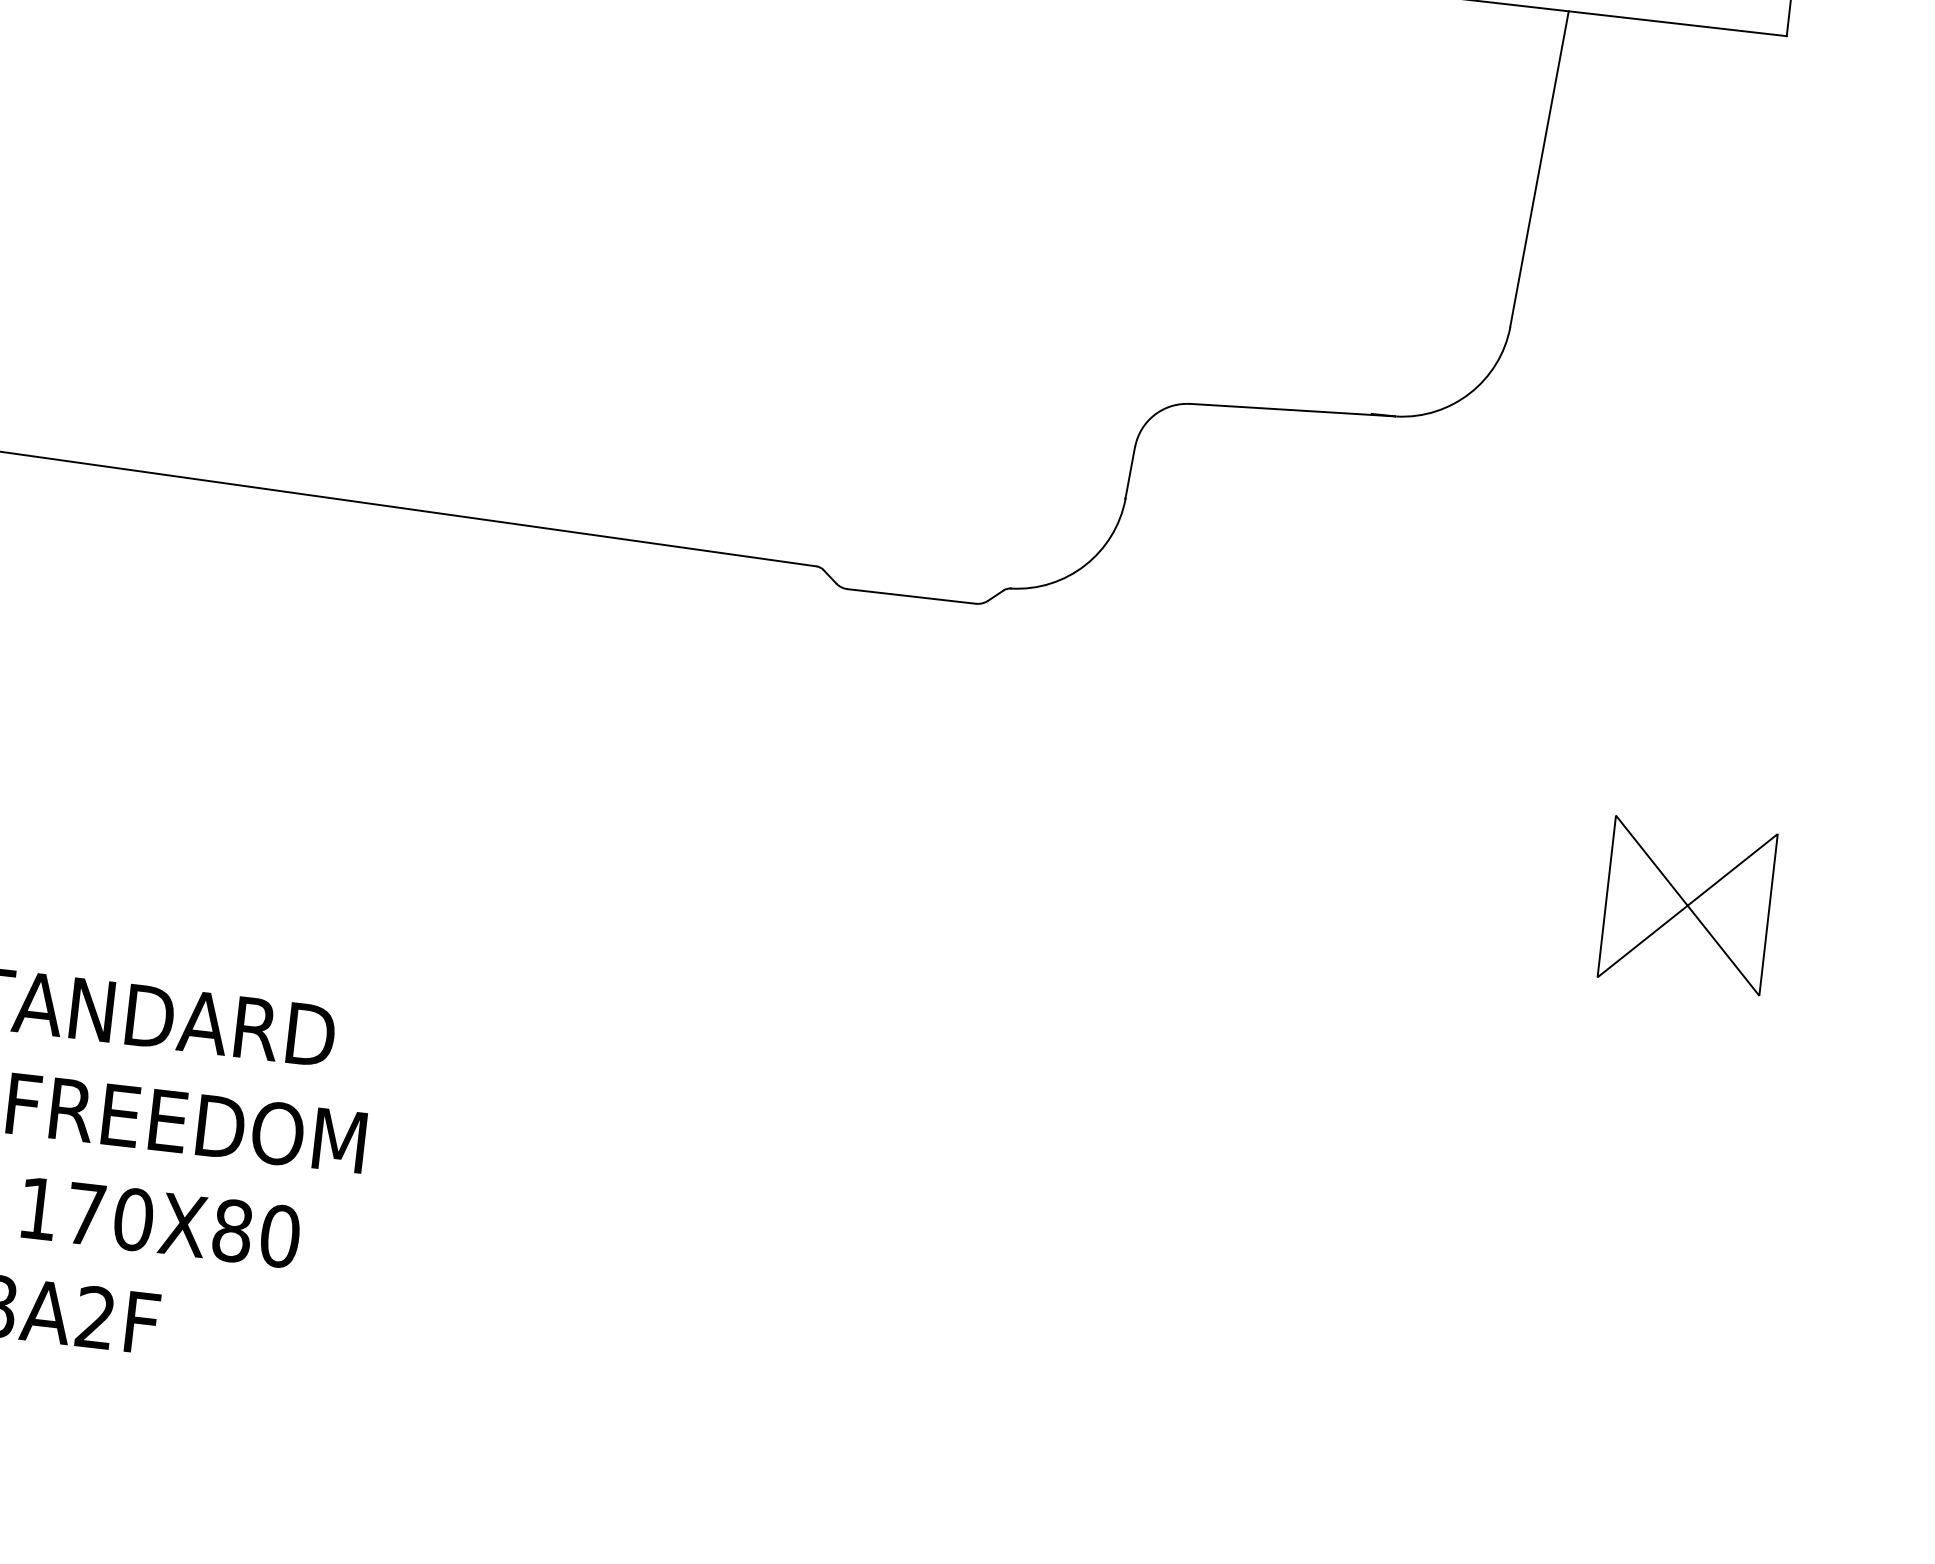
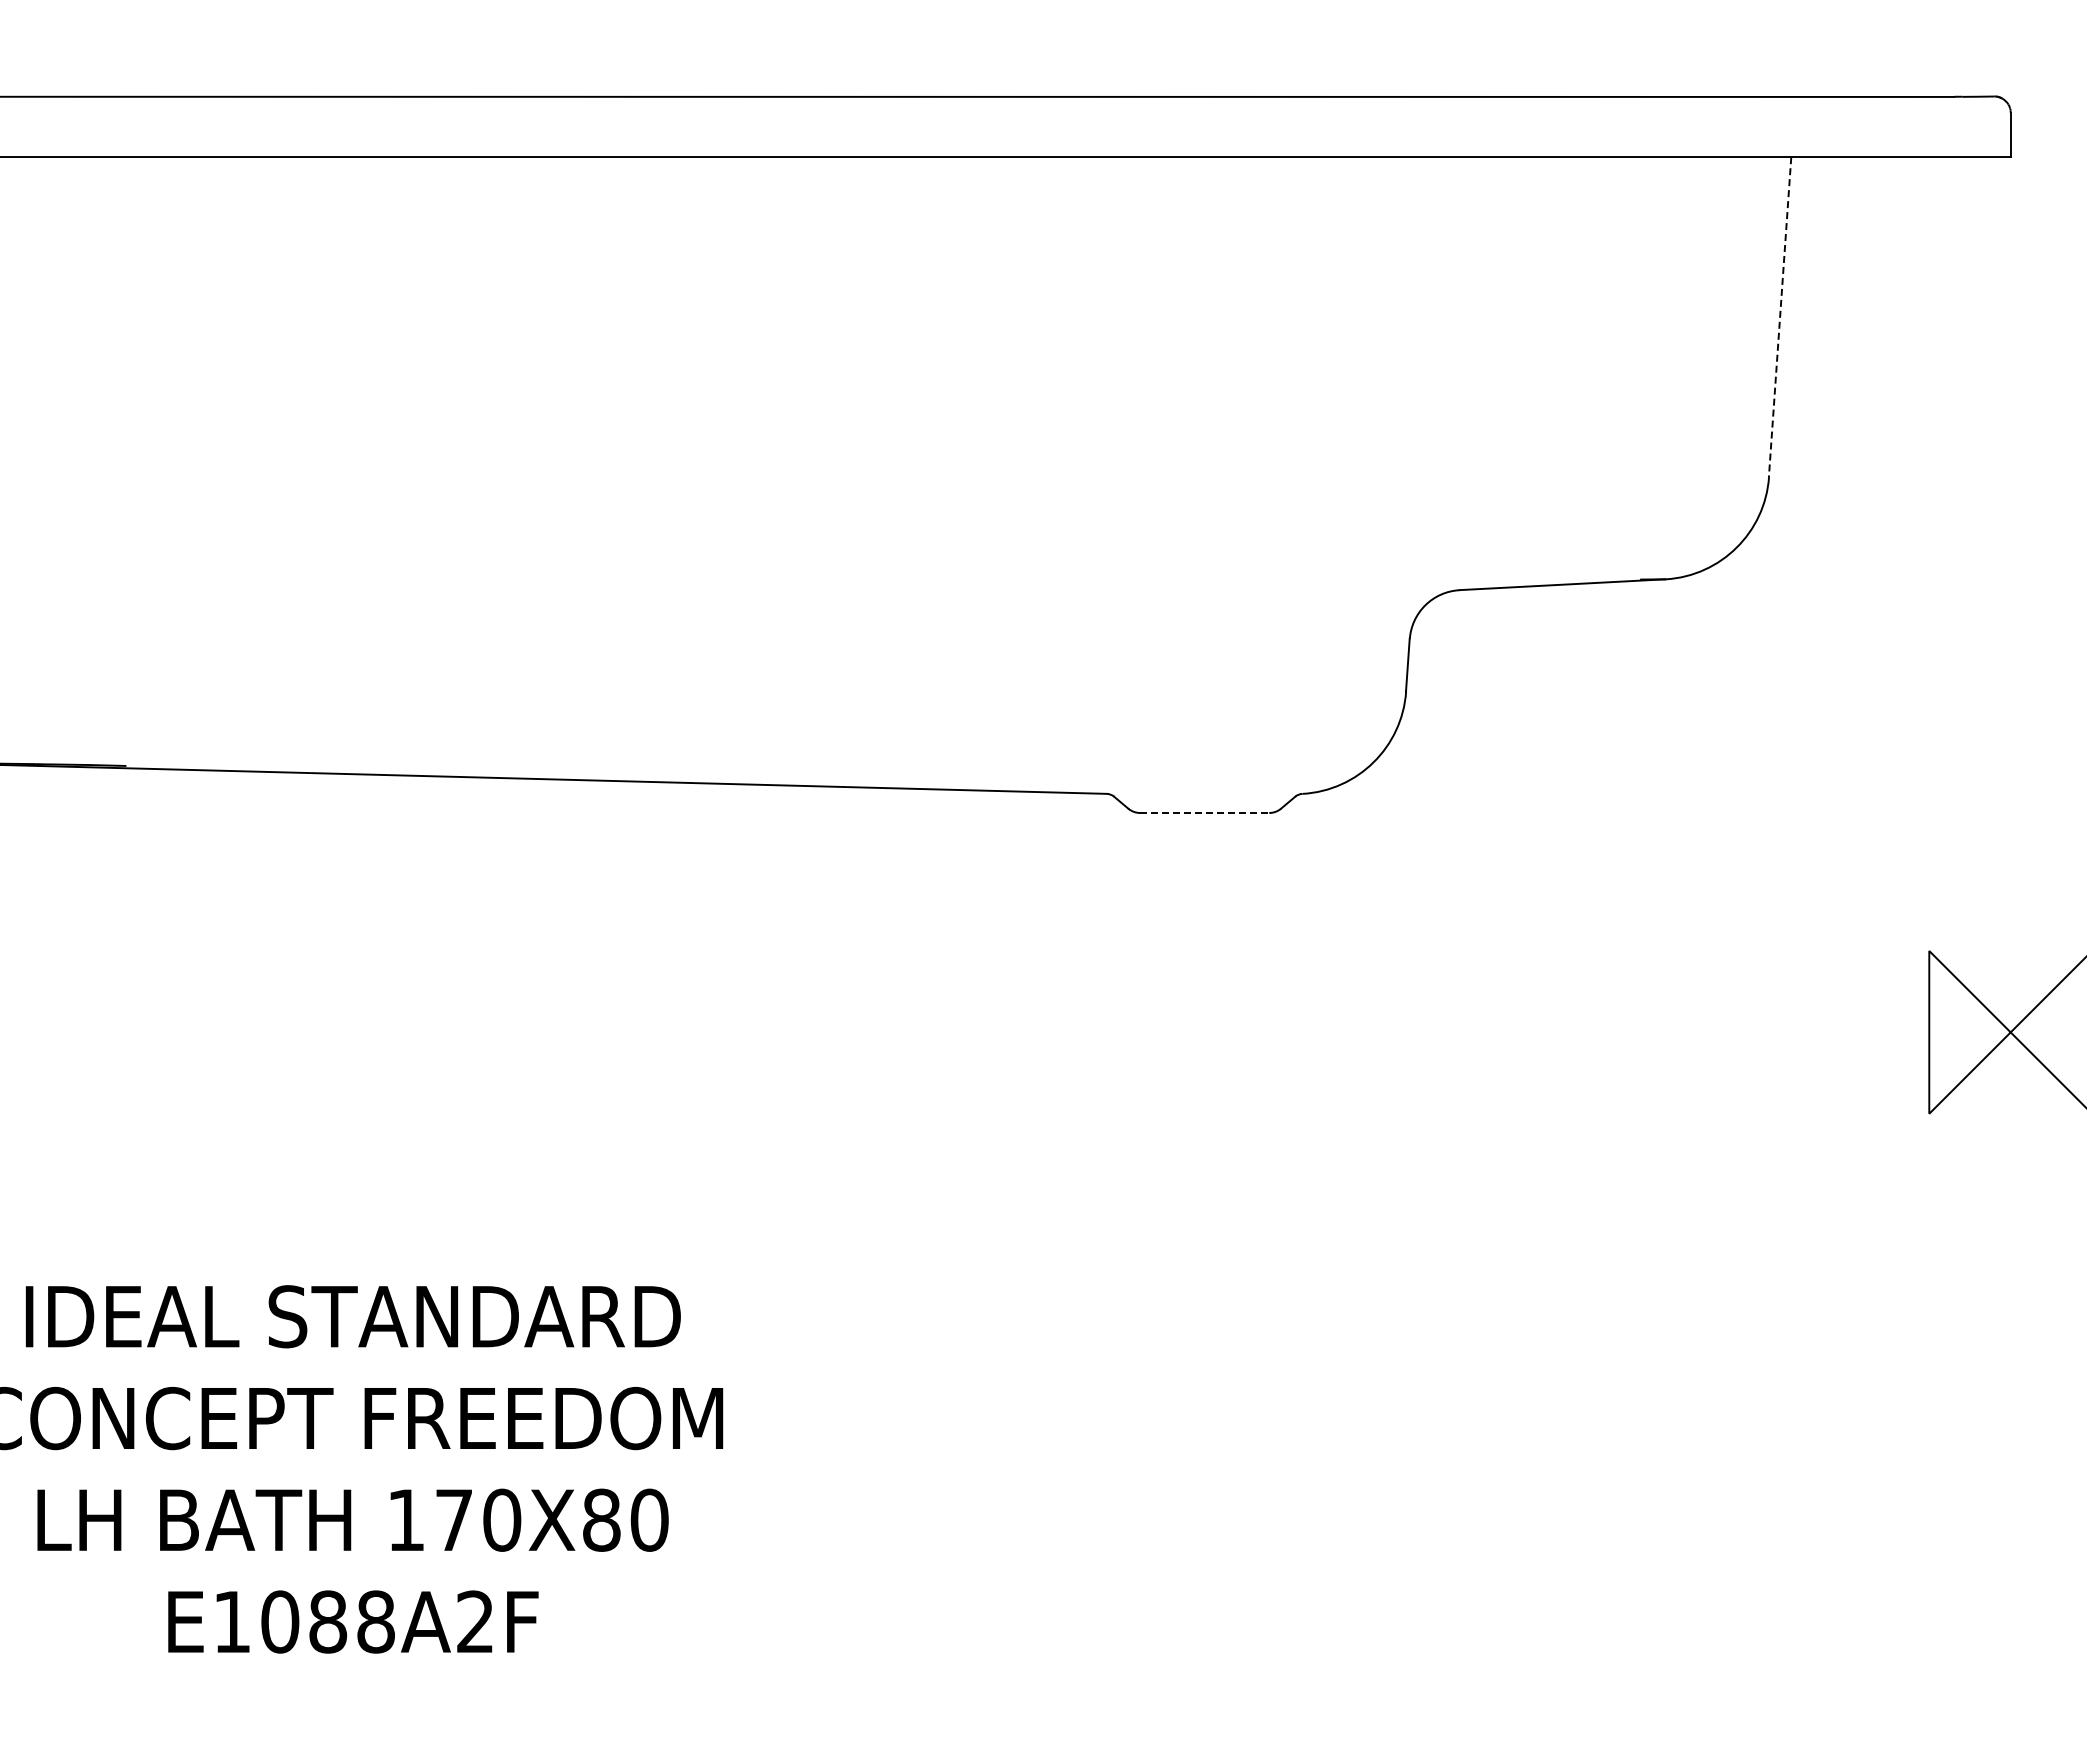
line: (1539, 169) -> (1780, 317), solid -> dashed
line: (911, 596) -> (1204, 813), solid -> dashed

